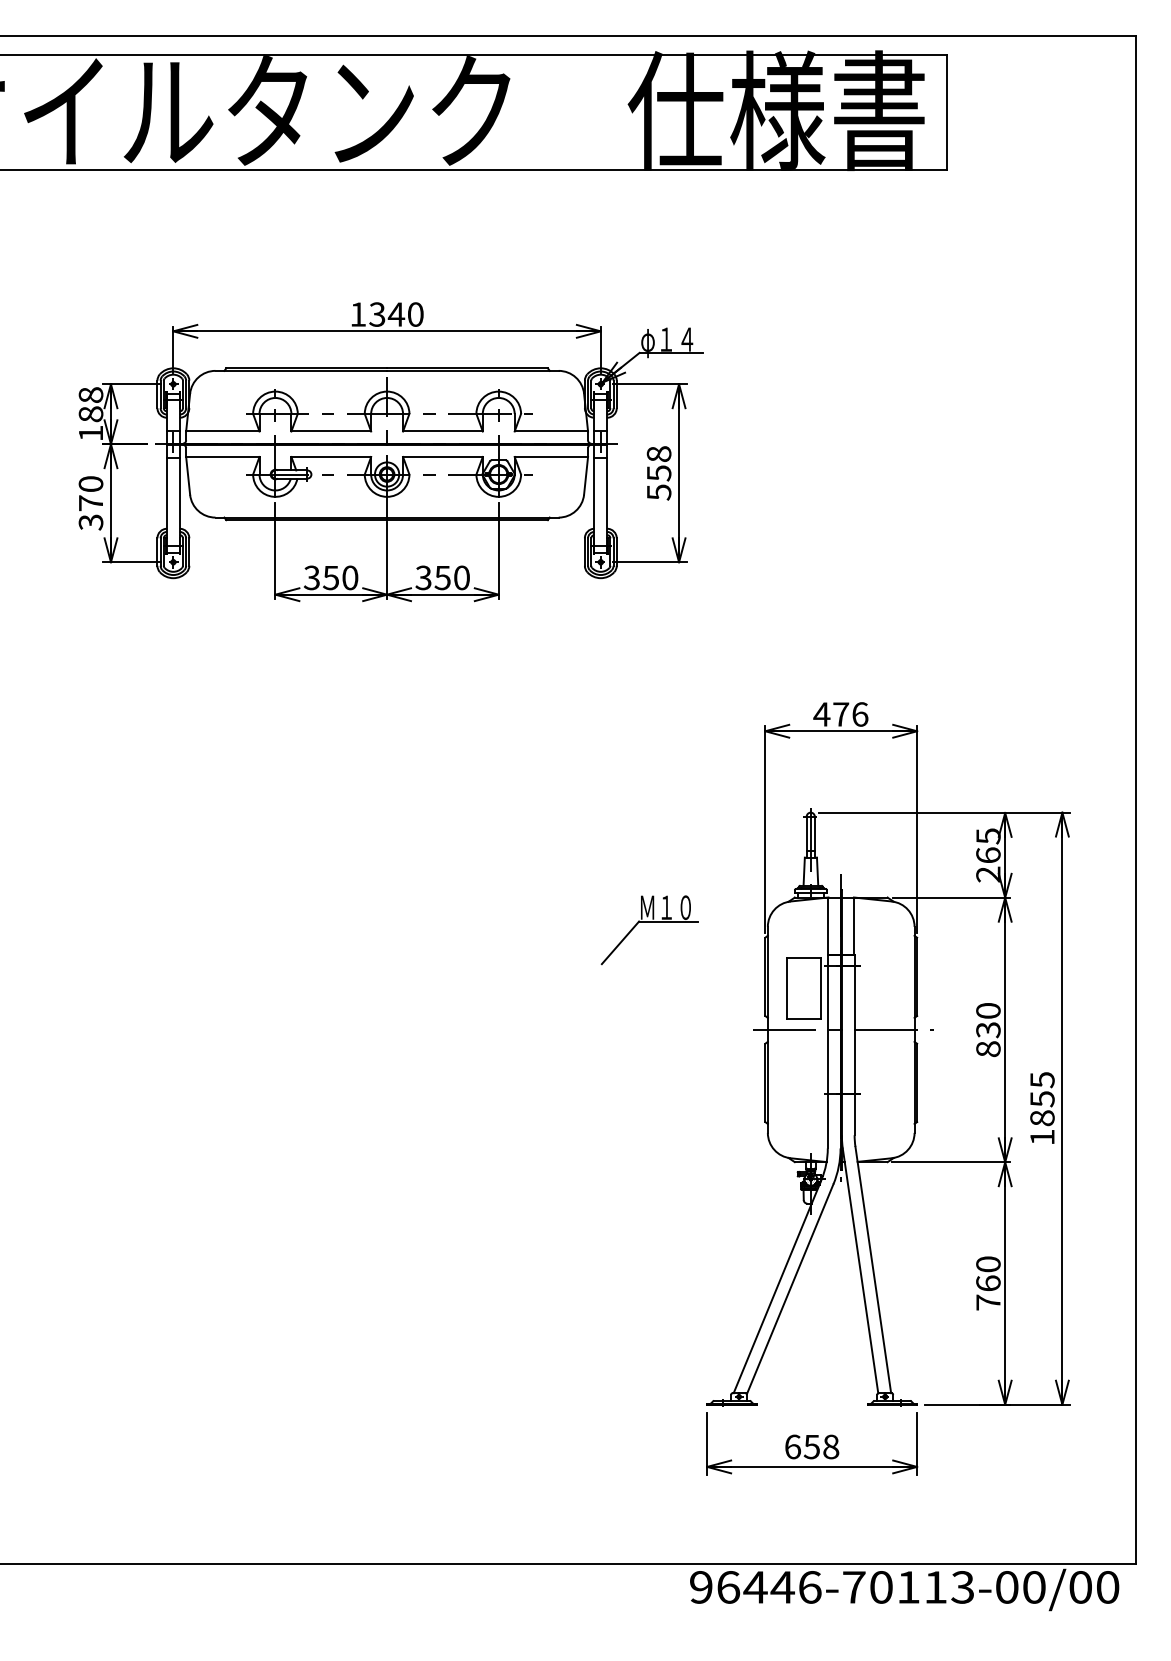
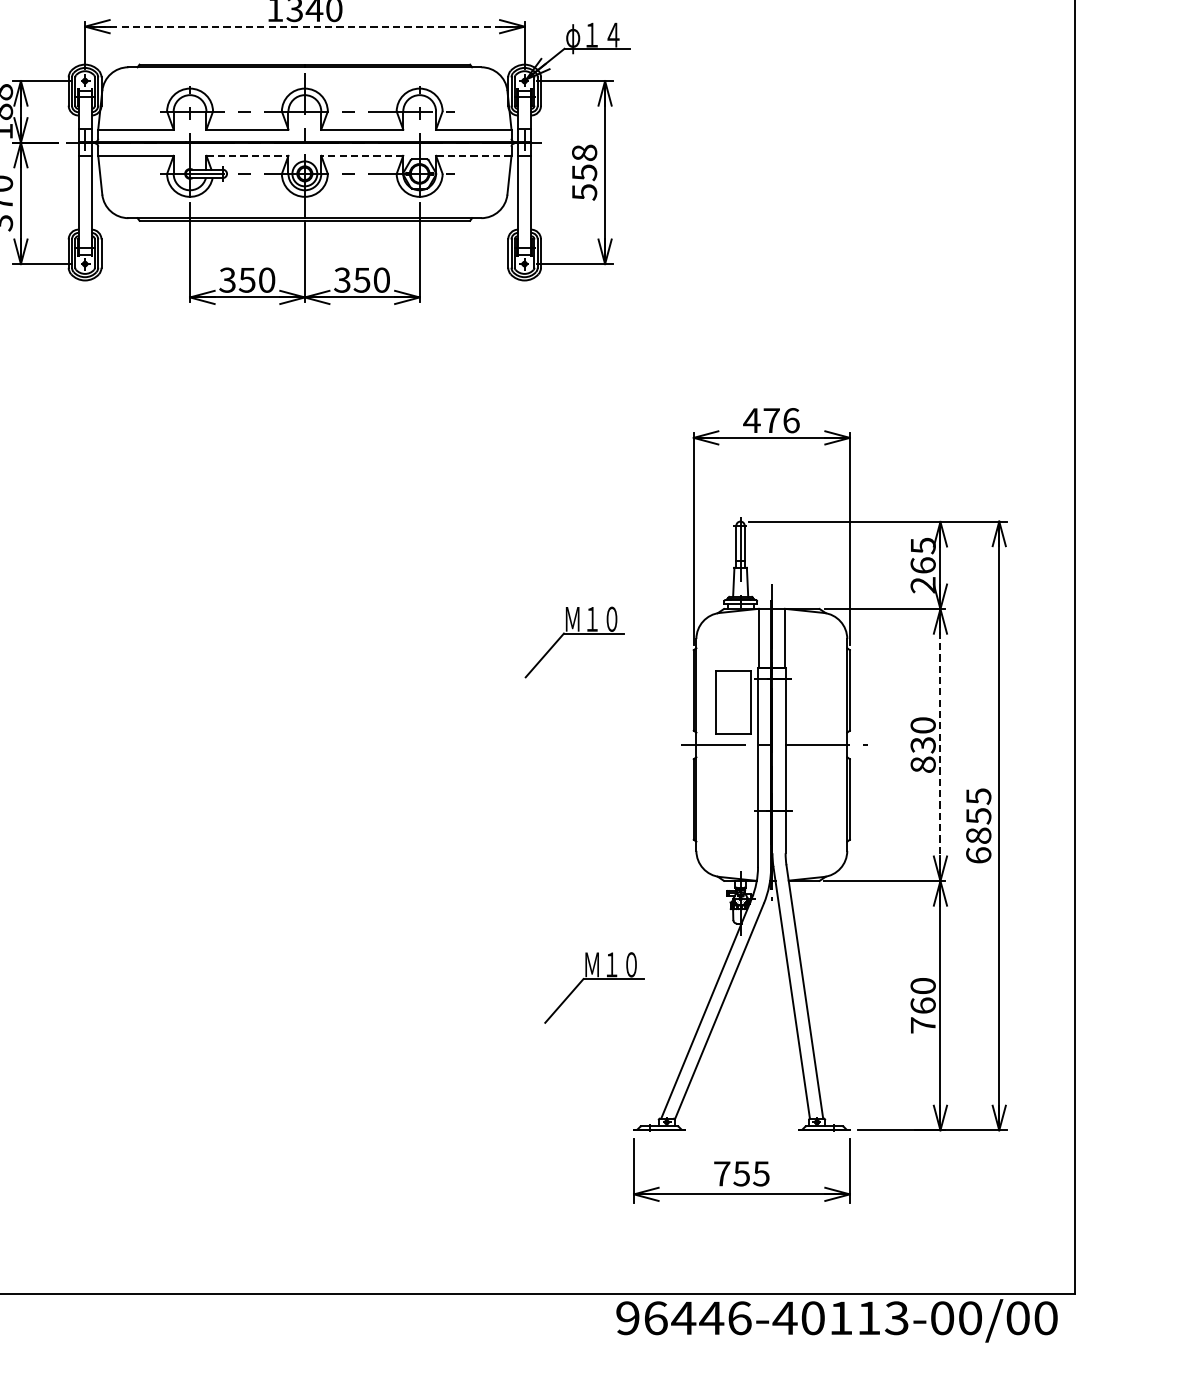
line: (387, 331) -> (305, 26), solid -> dashed
line: (331, 457) -> (247, 156), solid -> dashed
line: (442, 457) -> (361, 156), solid -> dashed
line: (551, 457) -> (473, 156), solid -> dashed
line: (1005, 1030) -> (940, 745), solid -> dashed
text: (1042, 1136) -> (978, 854), 1855 -> 6855
part: (668, 1258) -> (594, 980), added
text: (812, 1446) -> (742, 1173), 658 -> 755
text: (853, 1587) -> (784, 1318), 96446-70113-00/00 -> 96446-40113-00/00

